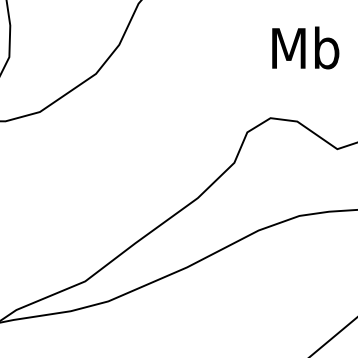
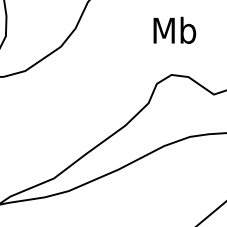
text: (305, 46) -> (174, 29), moved

